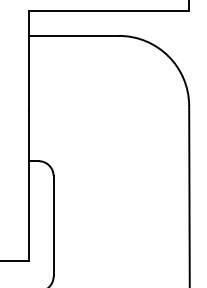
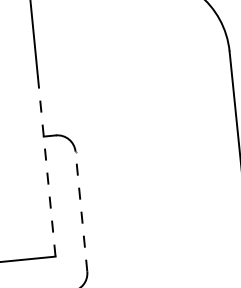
line: (28, 186) -> (46, 166), solid -> dashed
line: (53, 225) -> (81, 210), solid -> dashed

